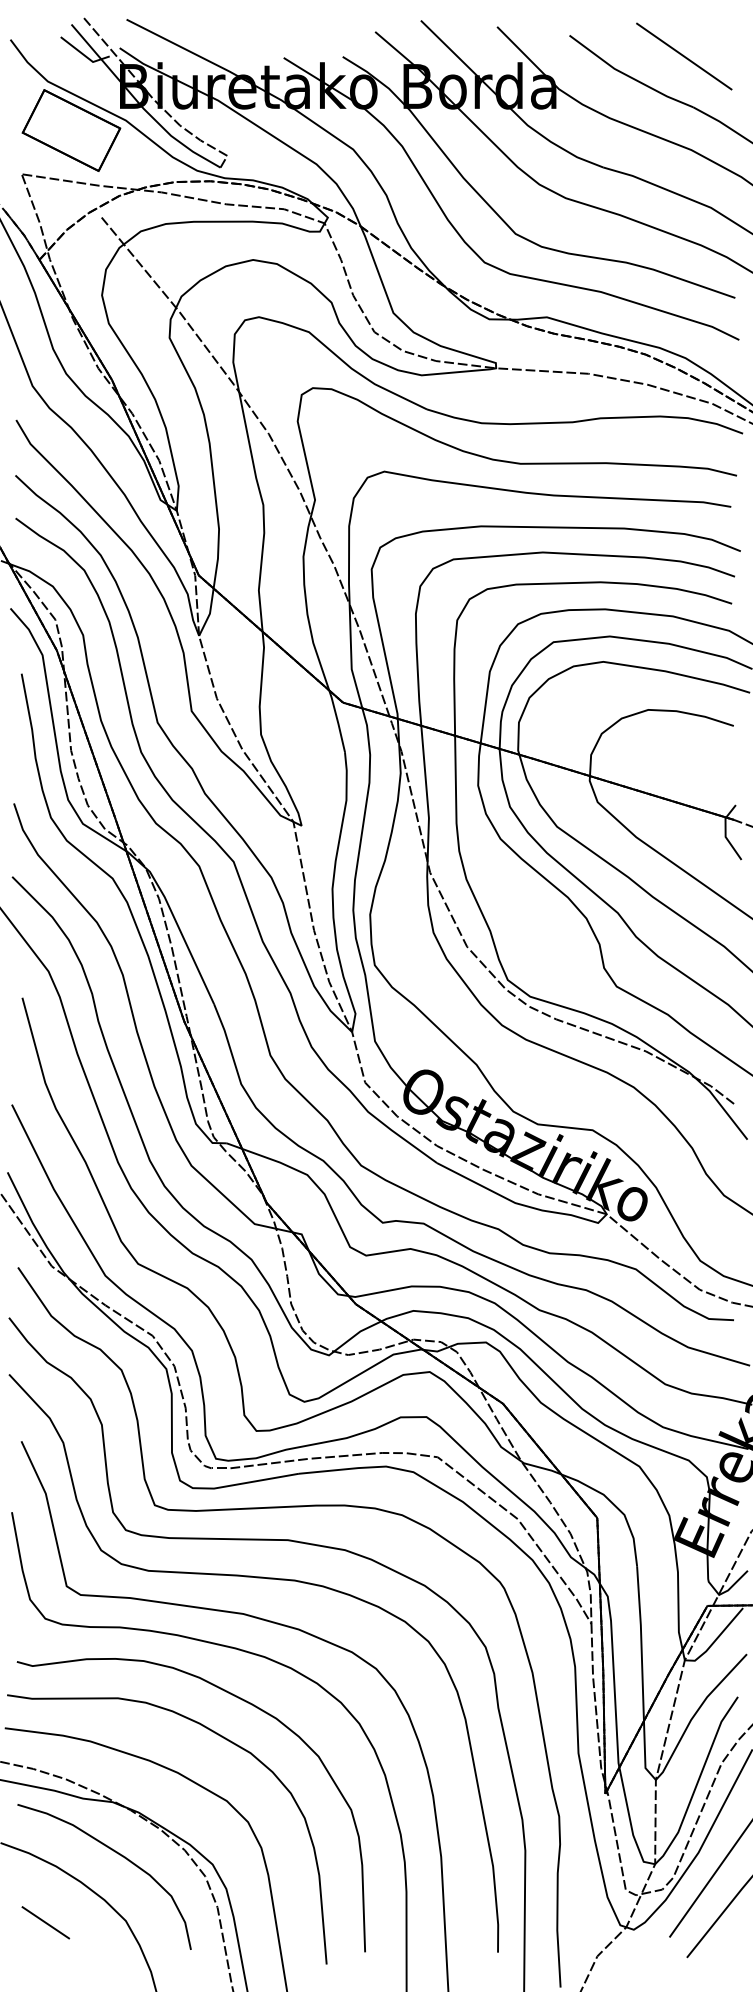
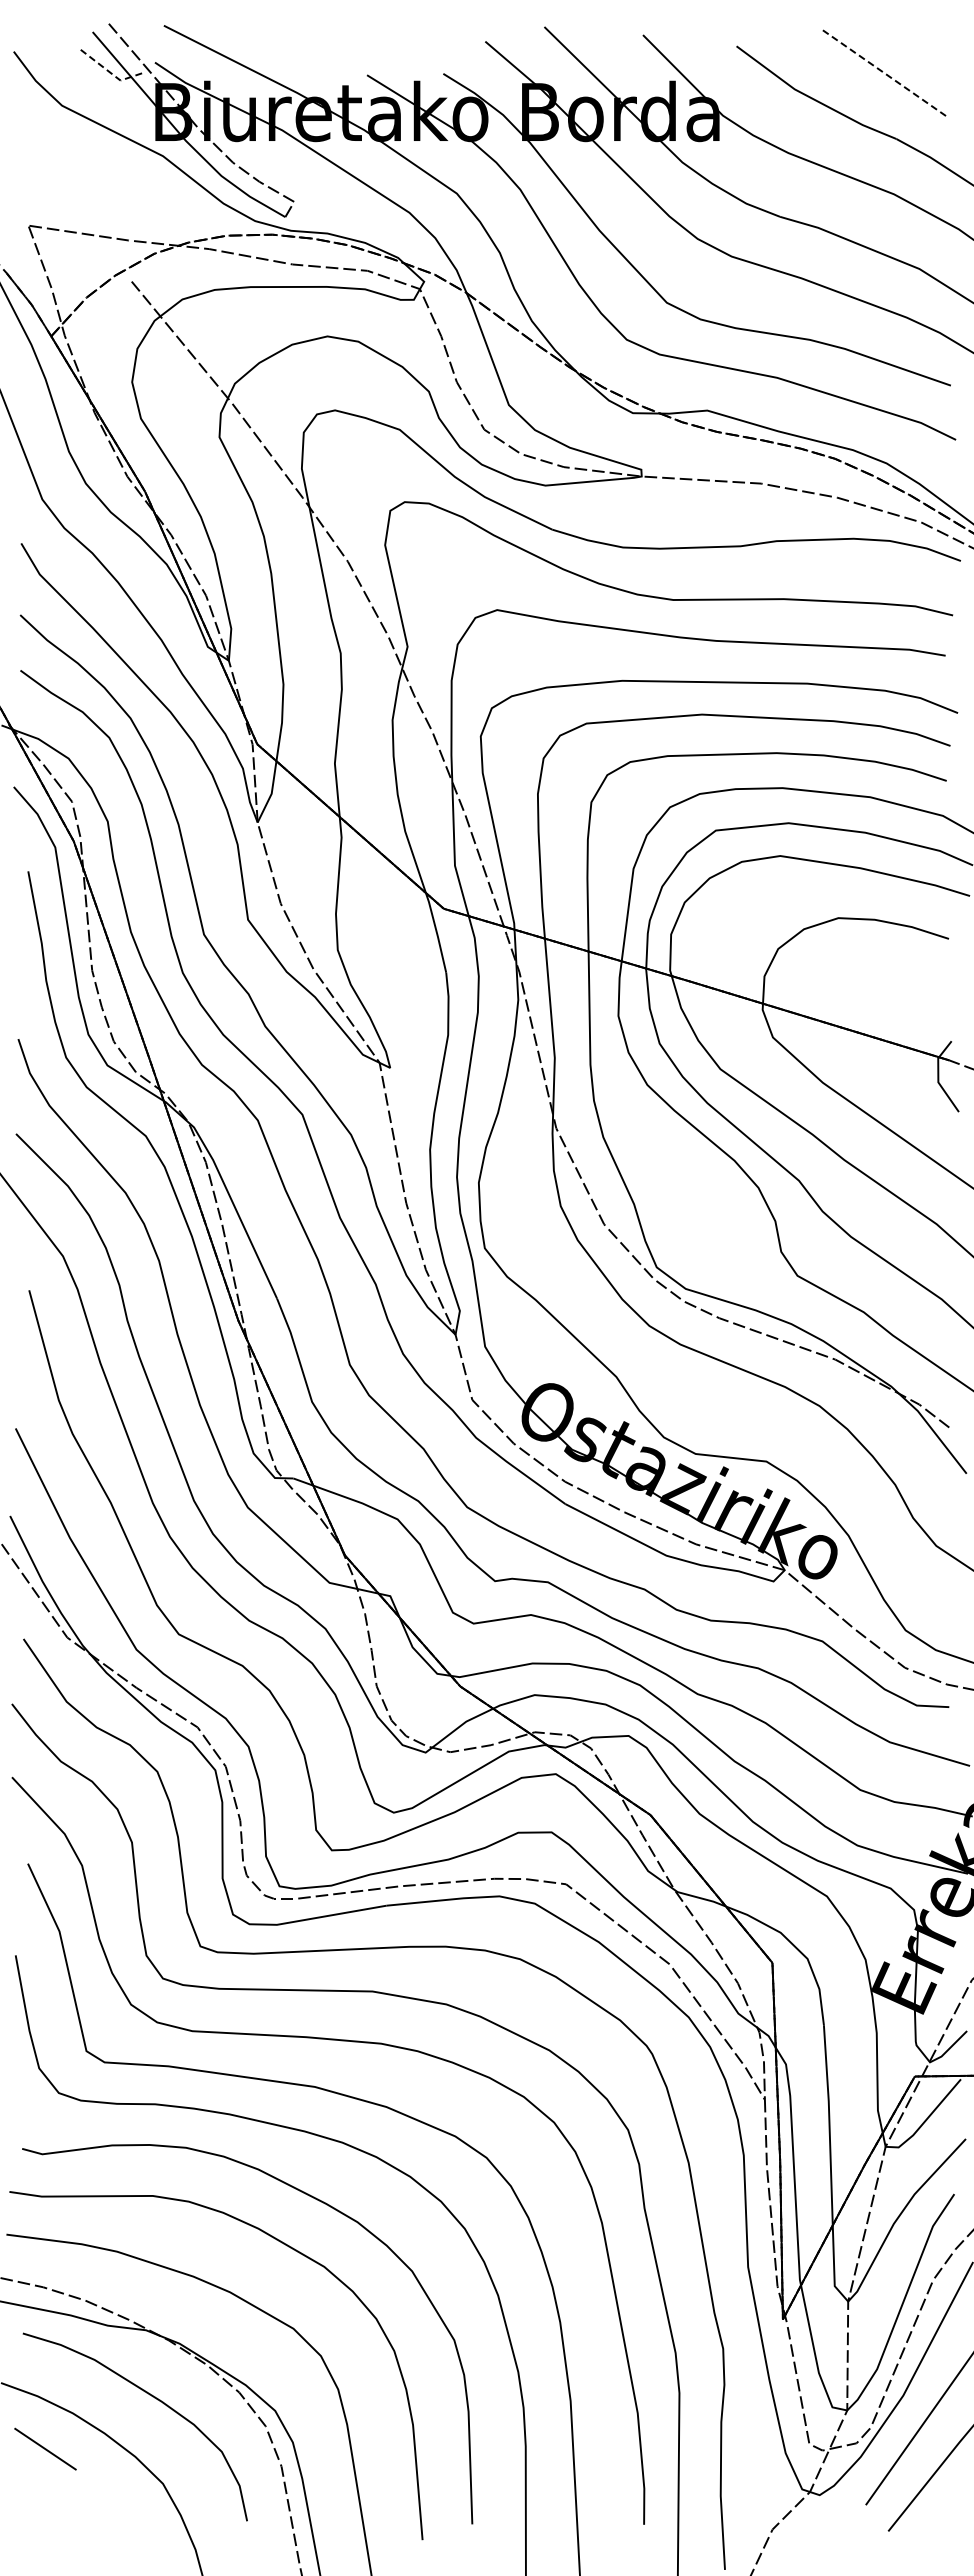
line: (83, 55) -> (108, 71), solid -> dashed
line: (683, 56) -> (884, 73), solid -> dashed
part: (71, 130) -> (92, 168), removed
line: (45, 1922) -> (45, 2448), moved

